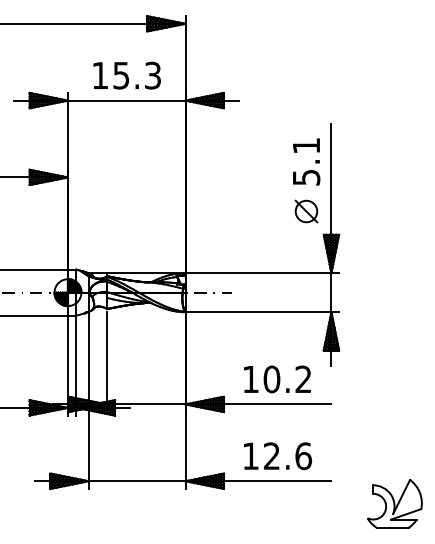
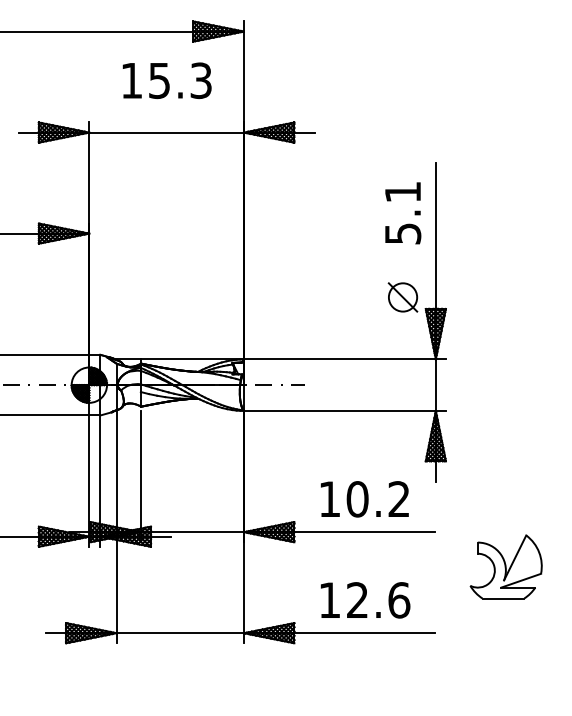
text: (126, 75) -> (166, 80), moved
part: (306, 211) -> (402, 297), moved
part: (394, 503) -> (505, 566), moved

